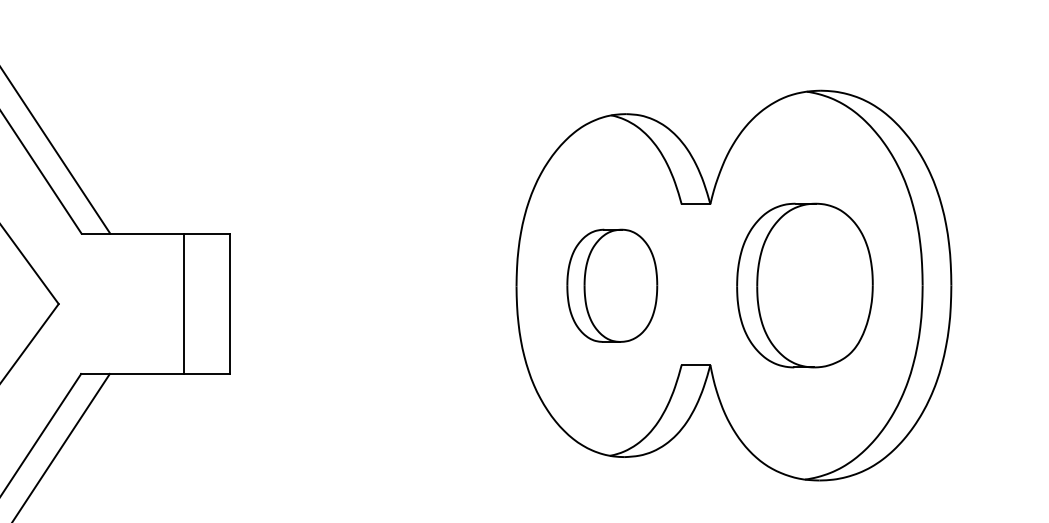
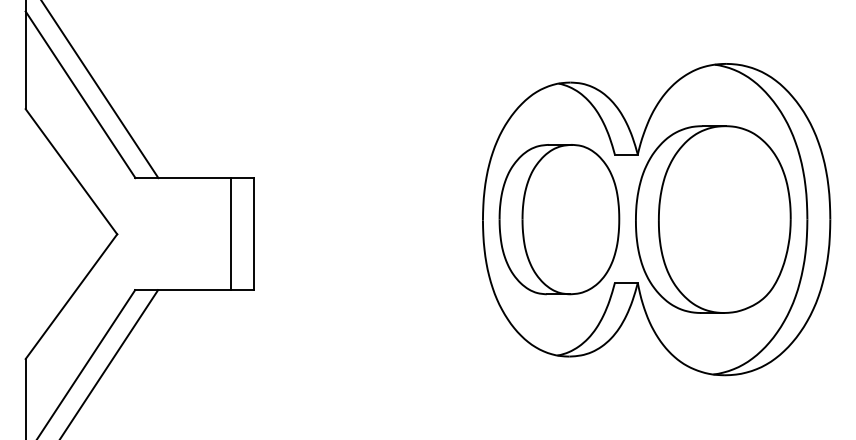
part: (612, 285) -> (559, 219), size x1.67
part: (805, 285) -> (713, 219), size x1.43
line: (184, 304) -> (231, 234), moved

